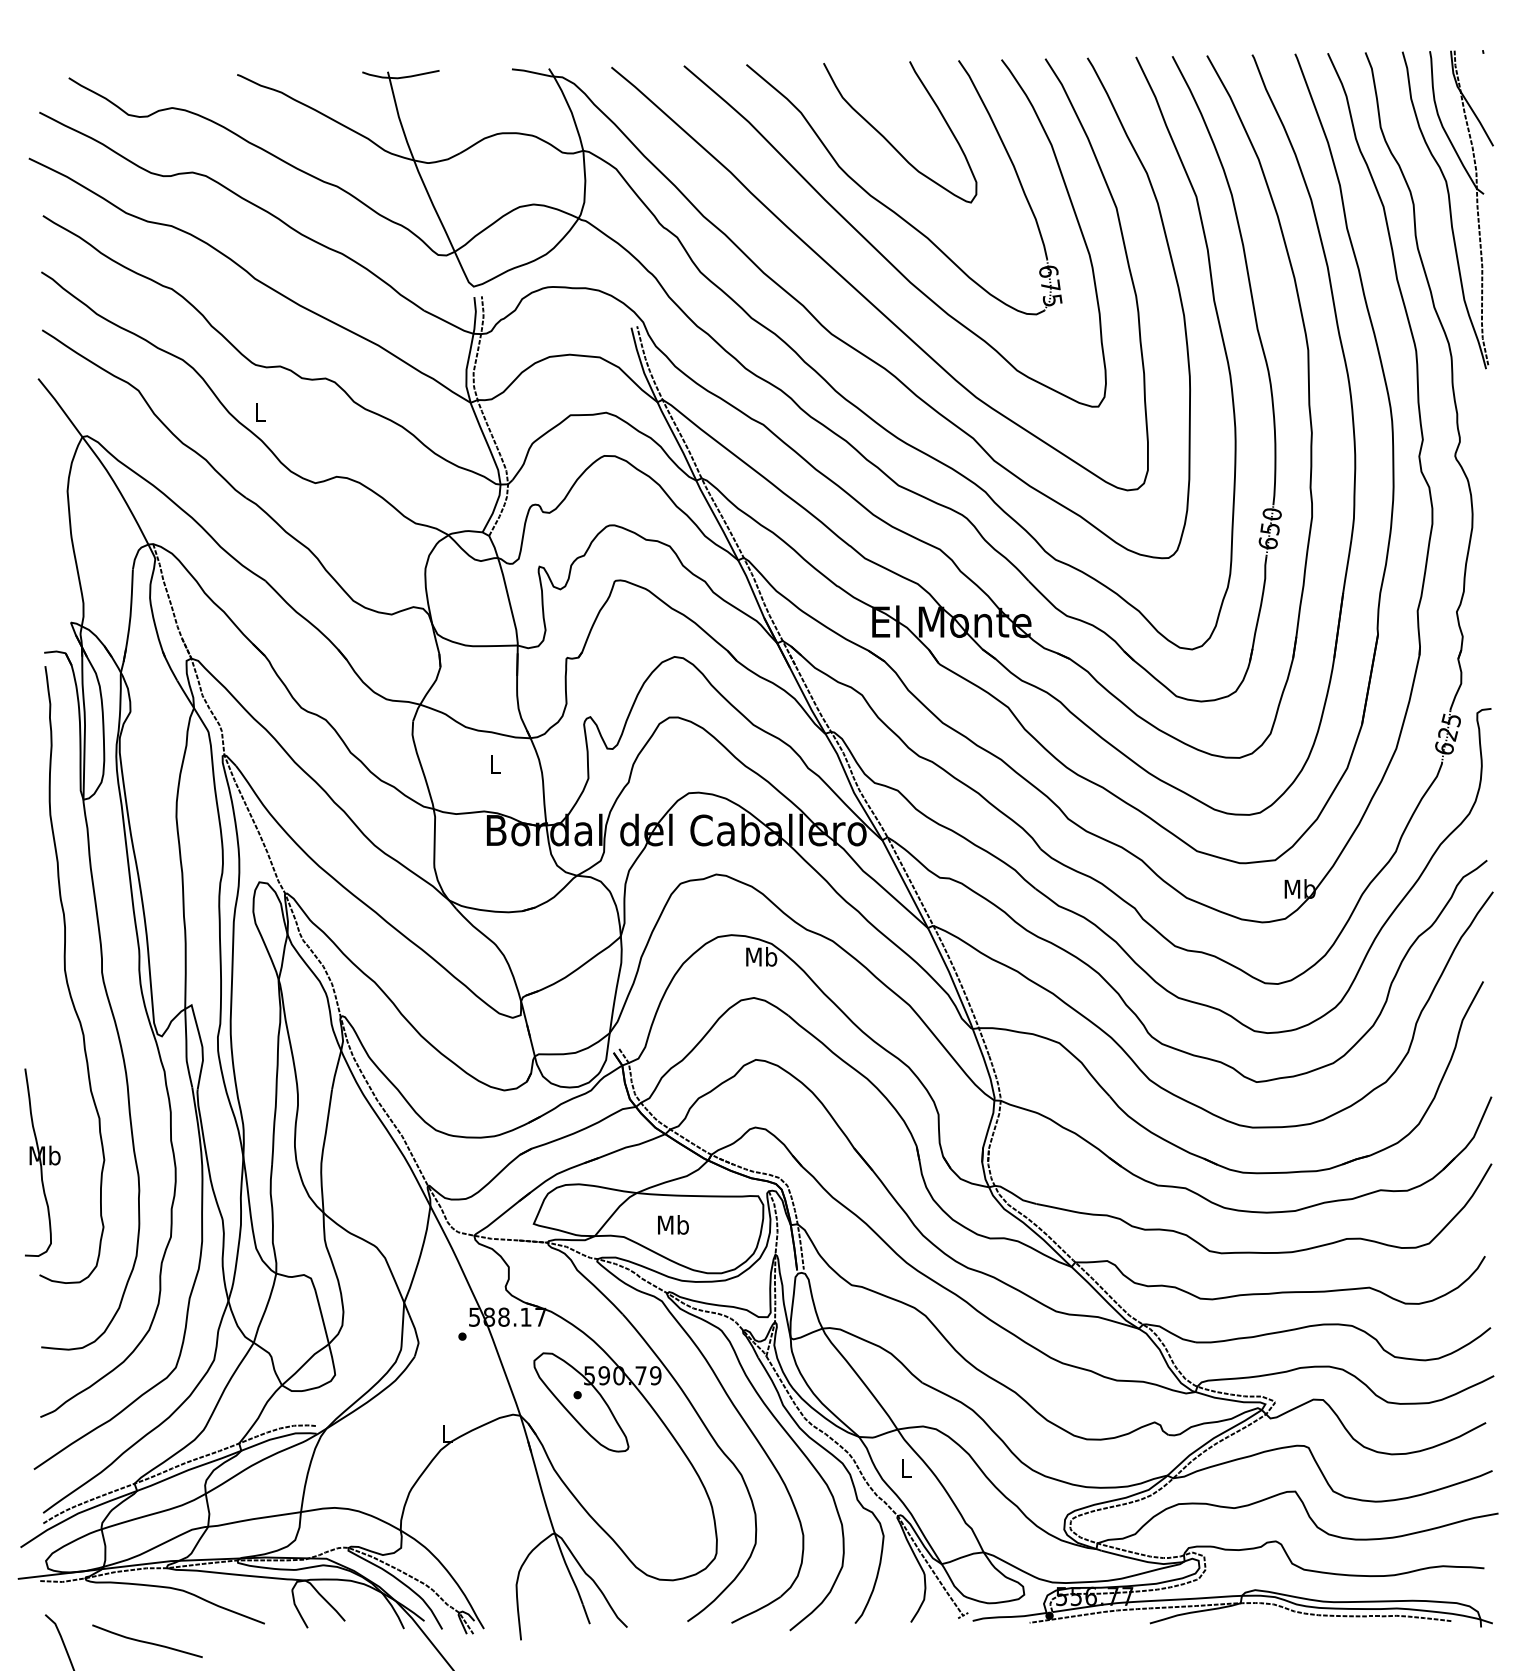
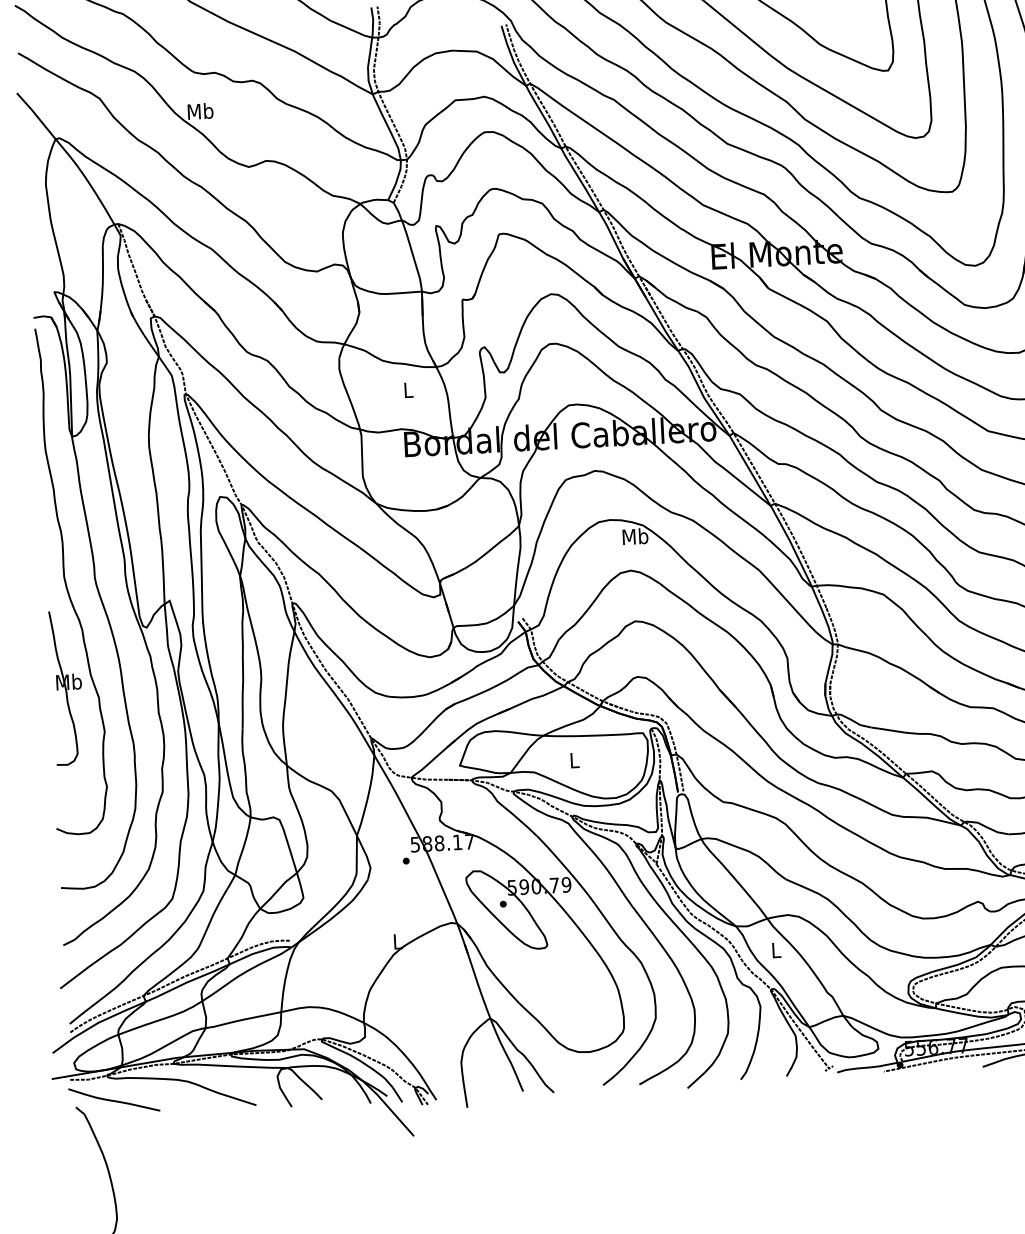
text: (259, 412) -> (199, 111), L -> Mb
part: (42, 1162) -> (67, 687), moved
text: (673, 1224) -> (574, 760), Mb -> L
curve: (147, 1641) -> (114, 1100), moved

